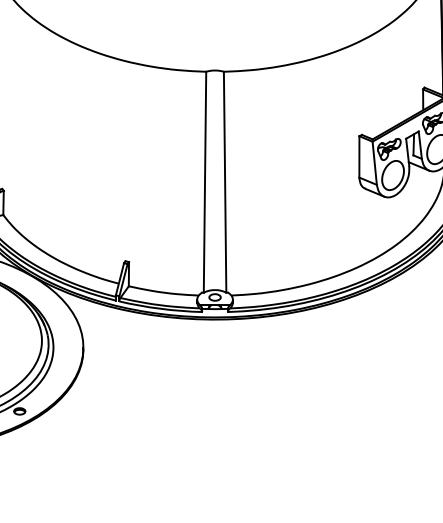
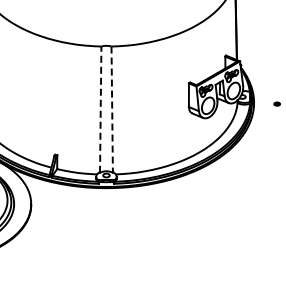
line: (204, 181) -> (100, 109), solid -> dashed
line: (225, 183) -> (112, 110), solid -> dashed

